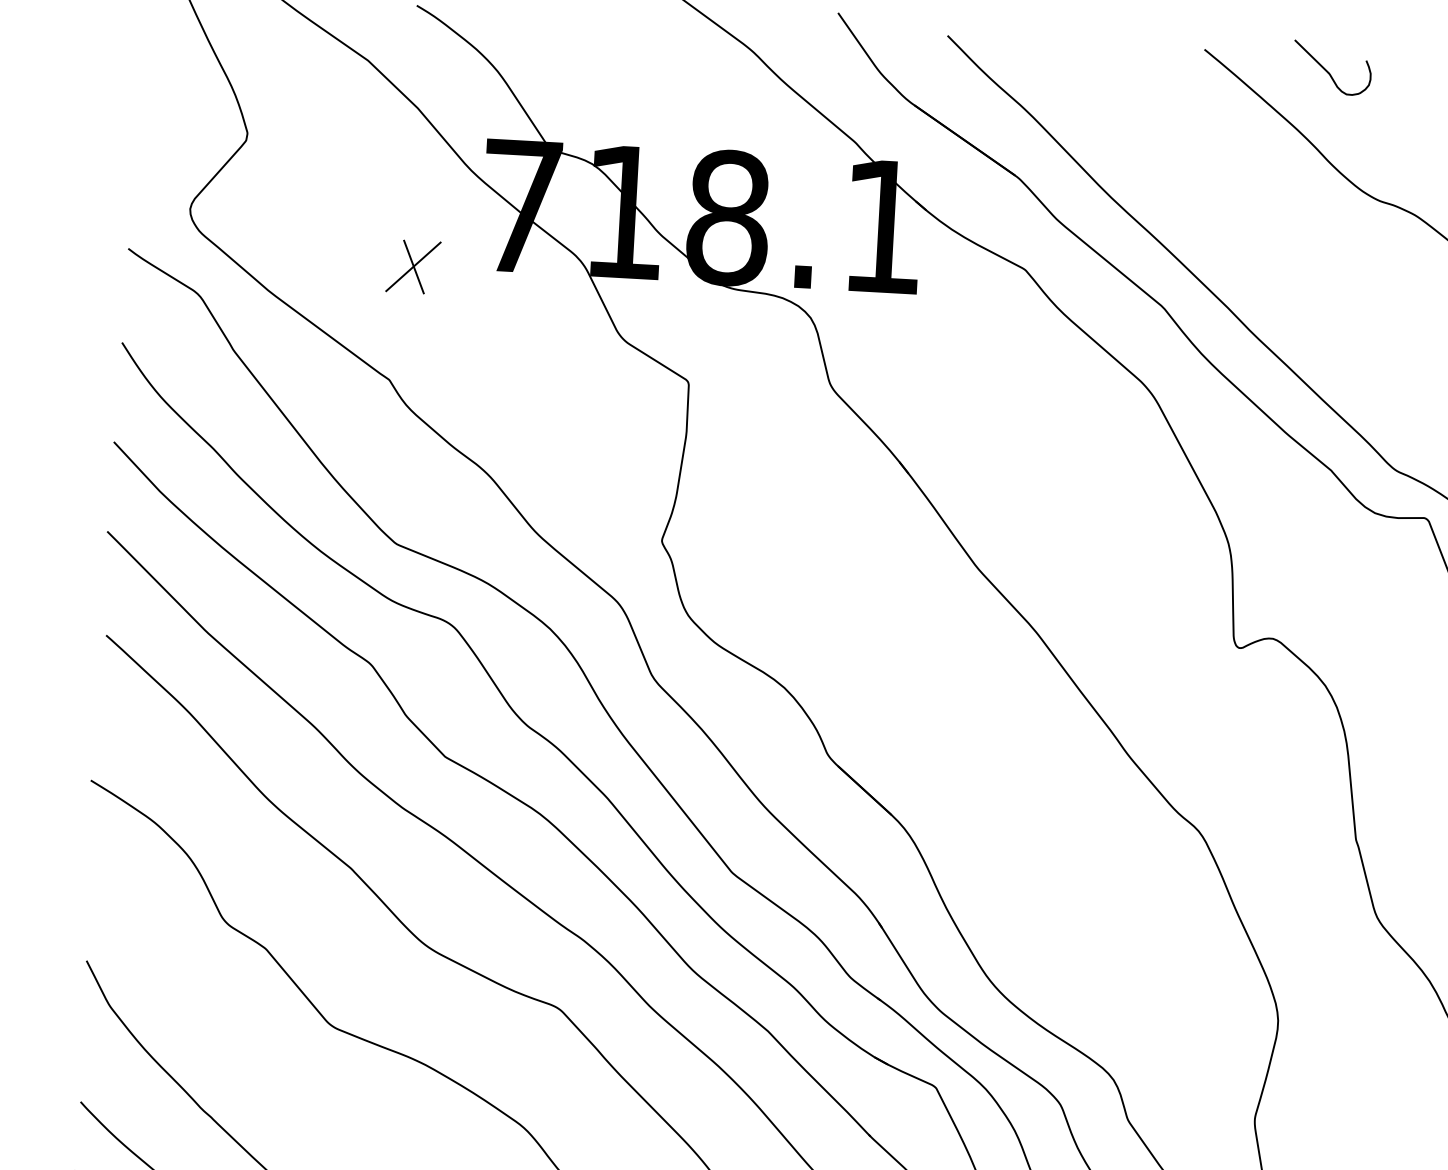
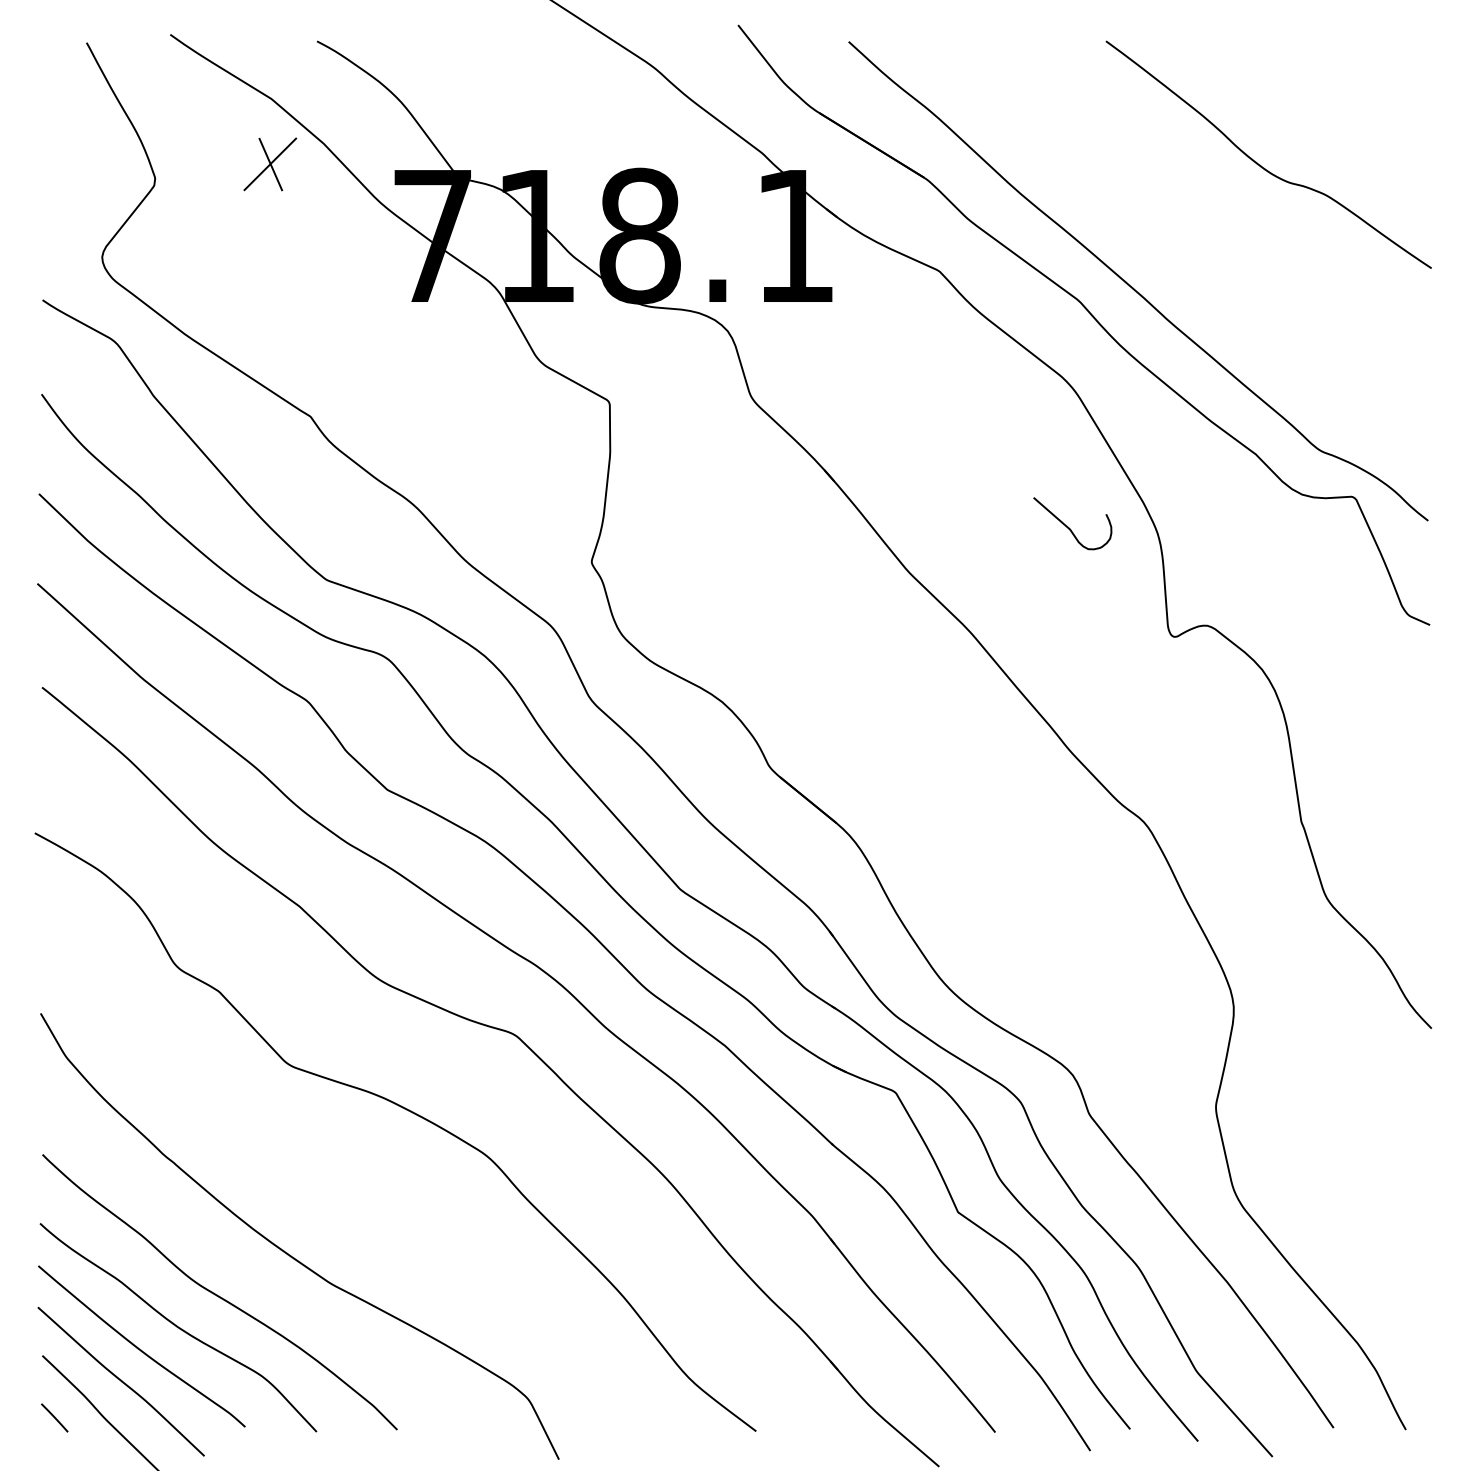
curve: (1328, 70) -> (1068, 526), moved
part: (413, 266) -> (270, 164), moved

